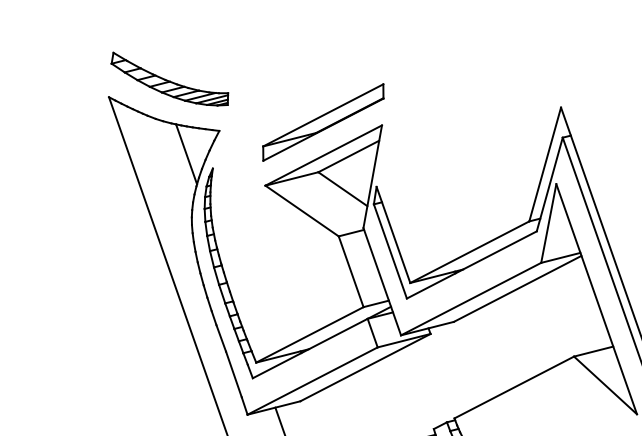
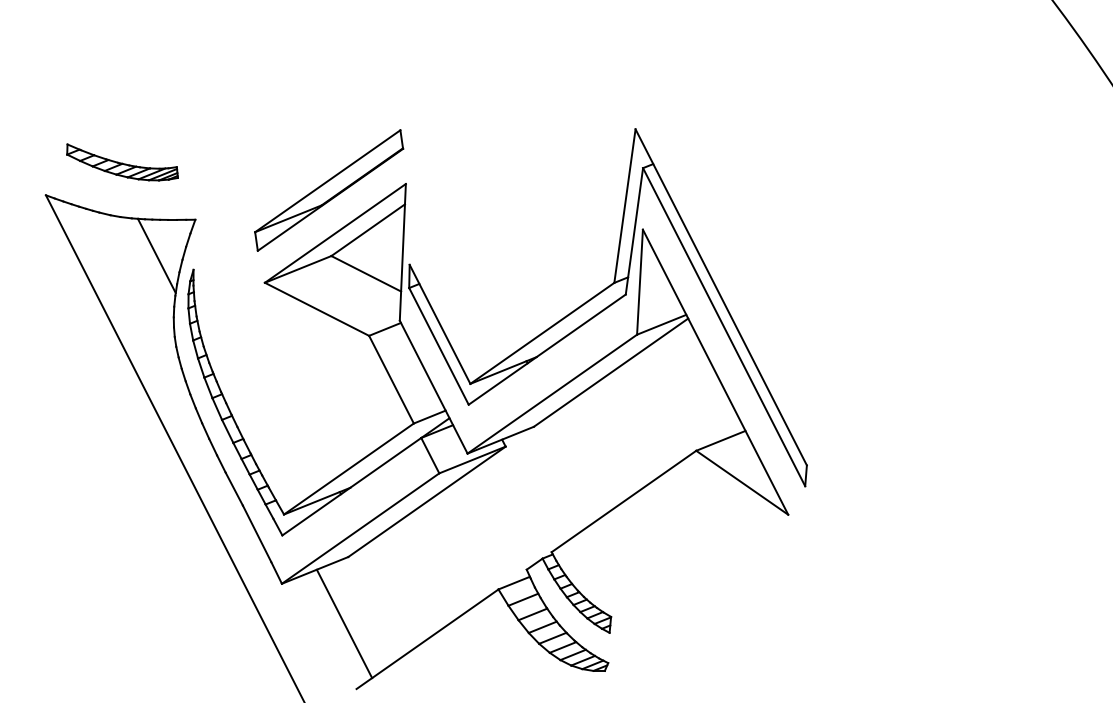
part: (170, 80) -> (122, 162), size x0.7

